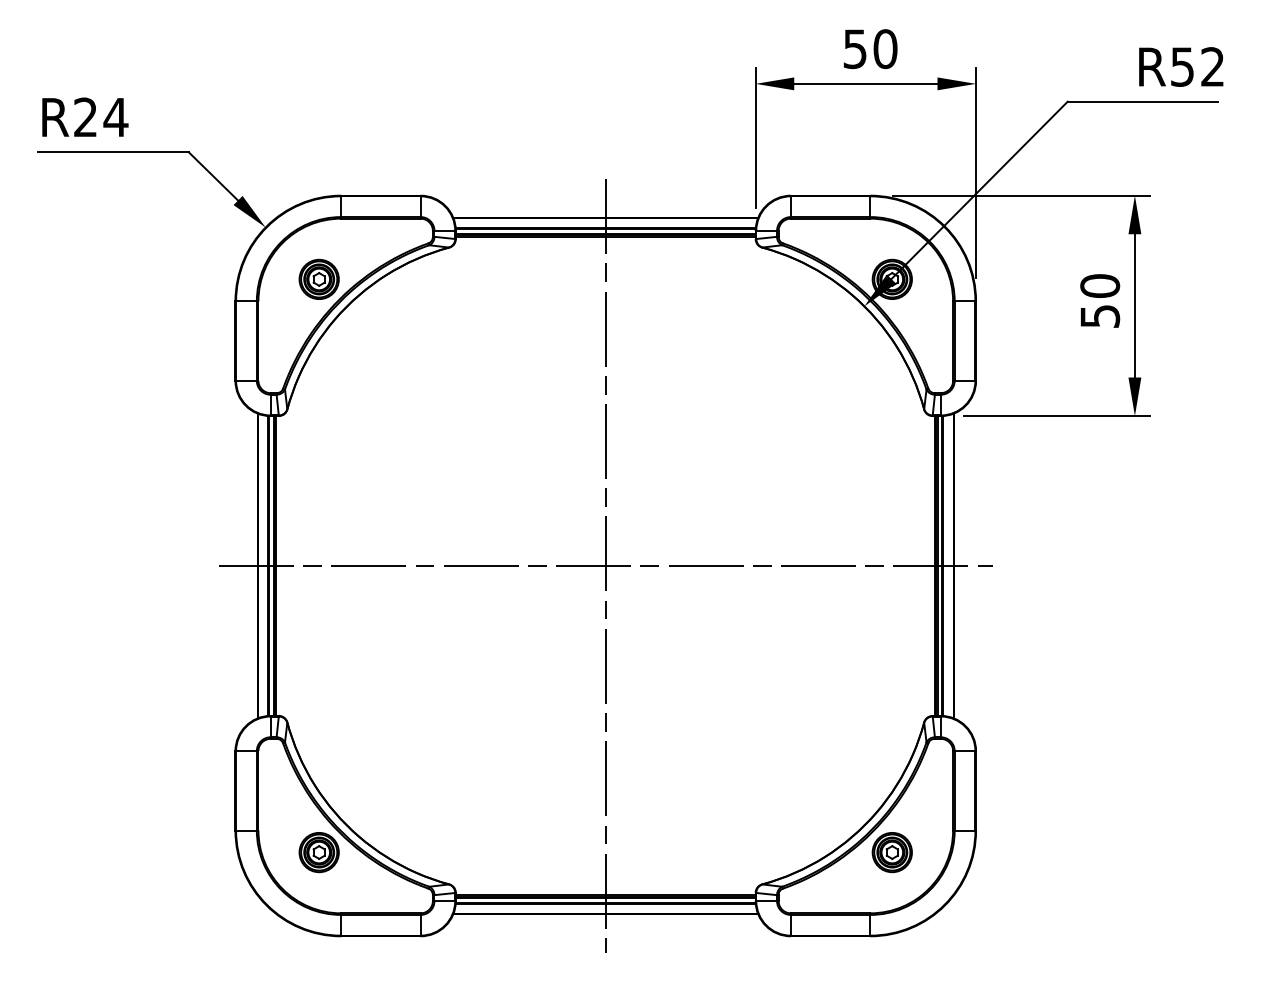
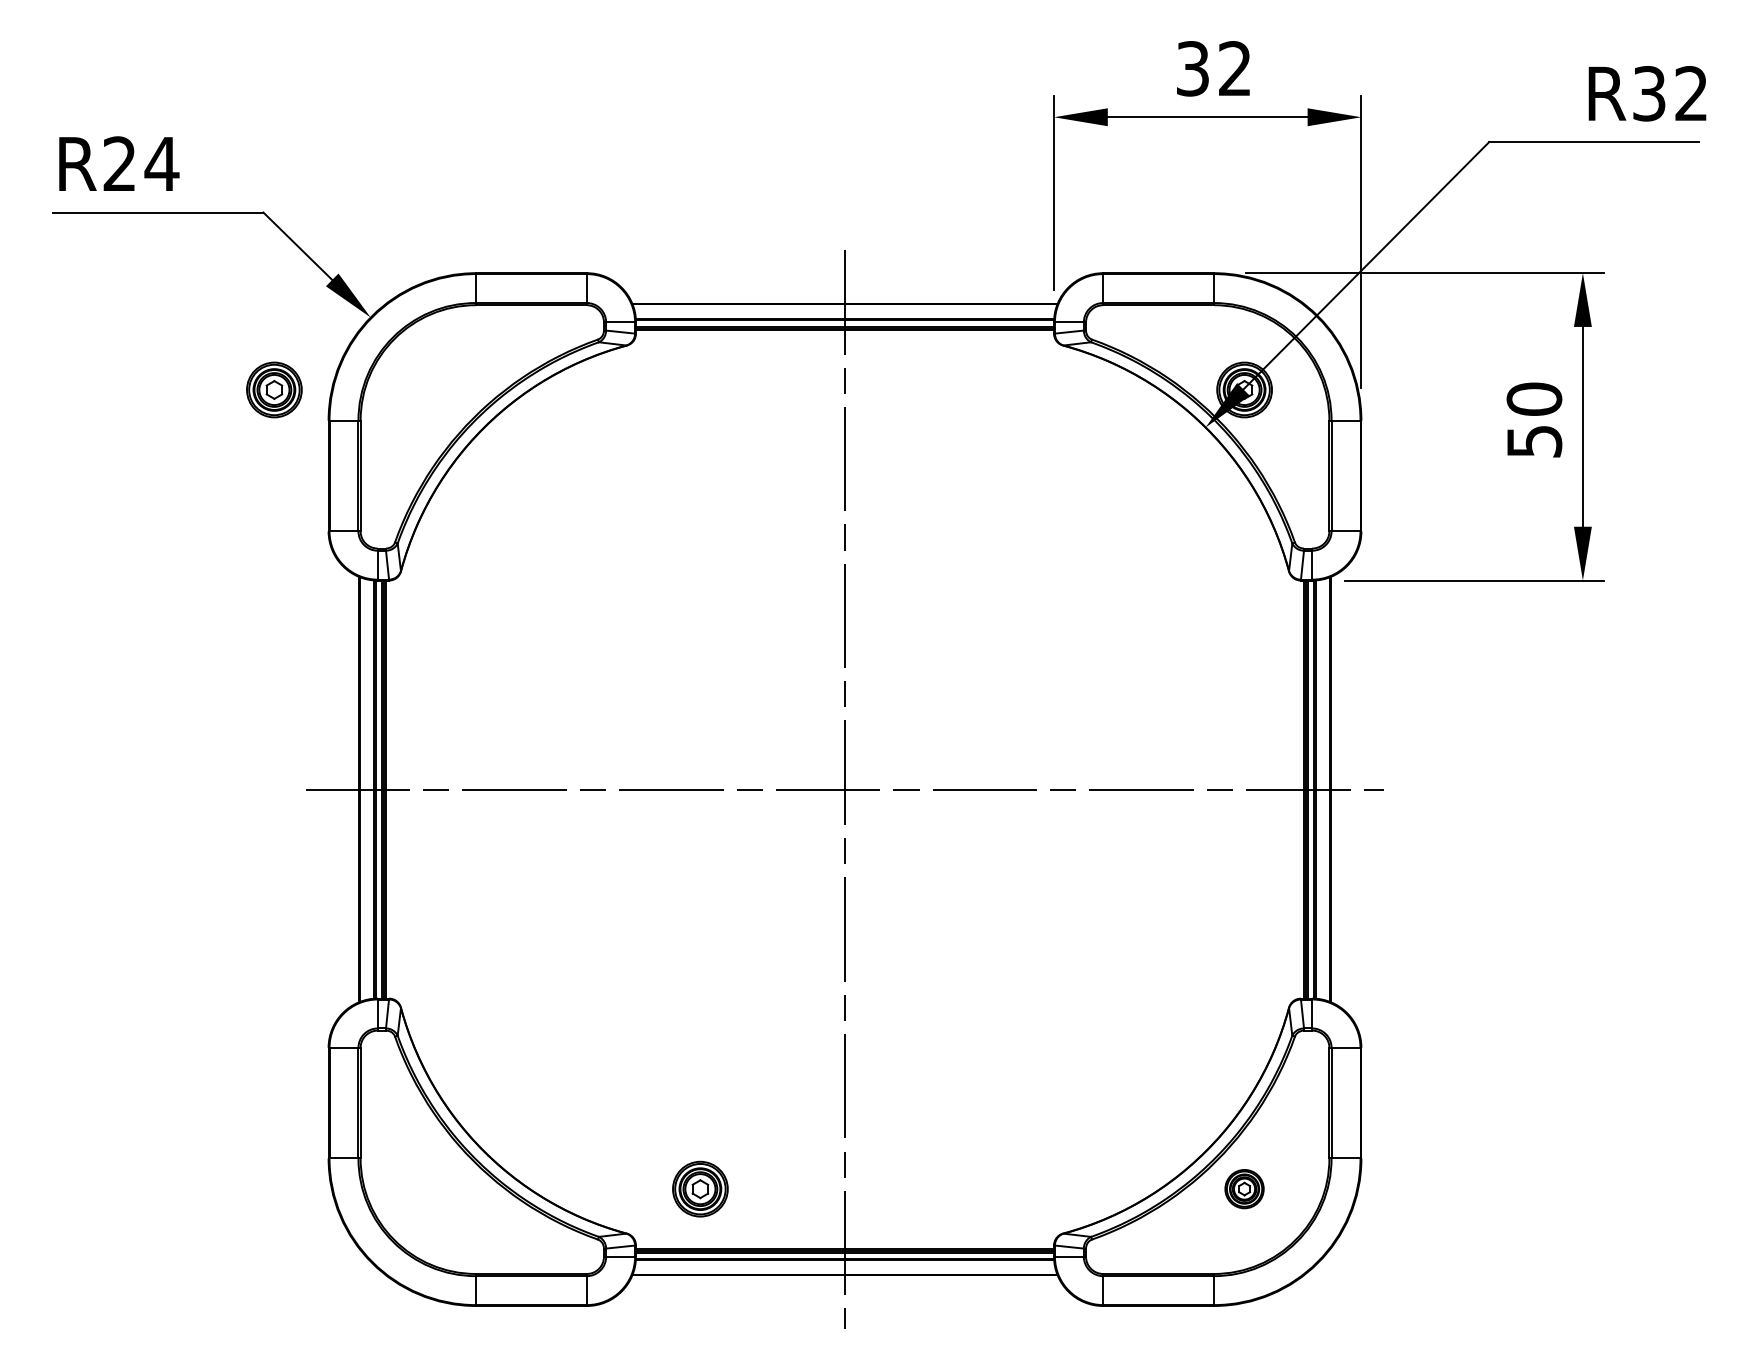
text: (870, 48) -> (1214, 68), 50 -> 32
text: (1182, 66) -> (1649, 93), R52 -> R32
part: (319, 279) -> (274, 389), moved
part: (319, 852) -> (700, 1188), moved
part: (892, 852) -> (1244, 1188), size x0.7

